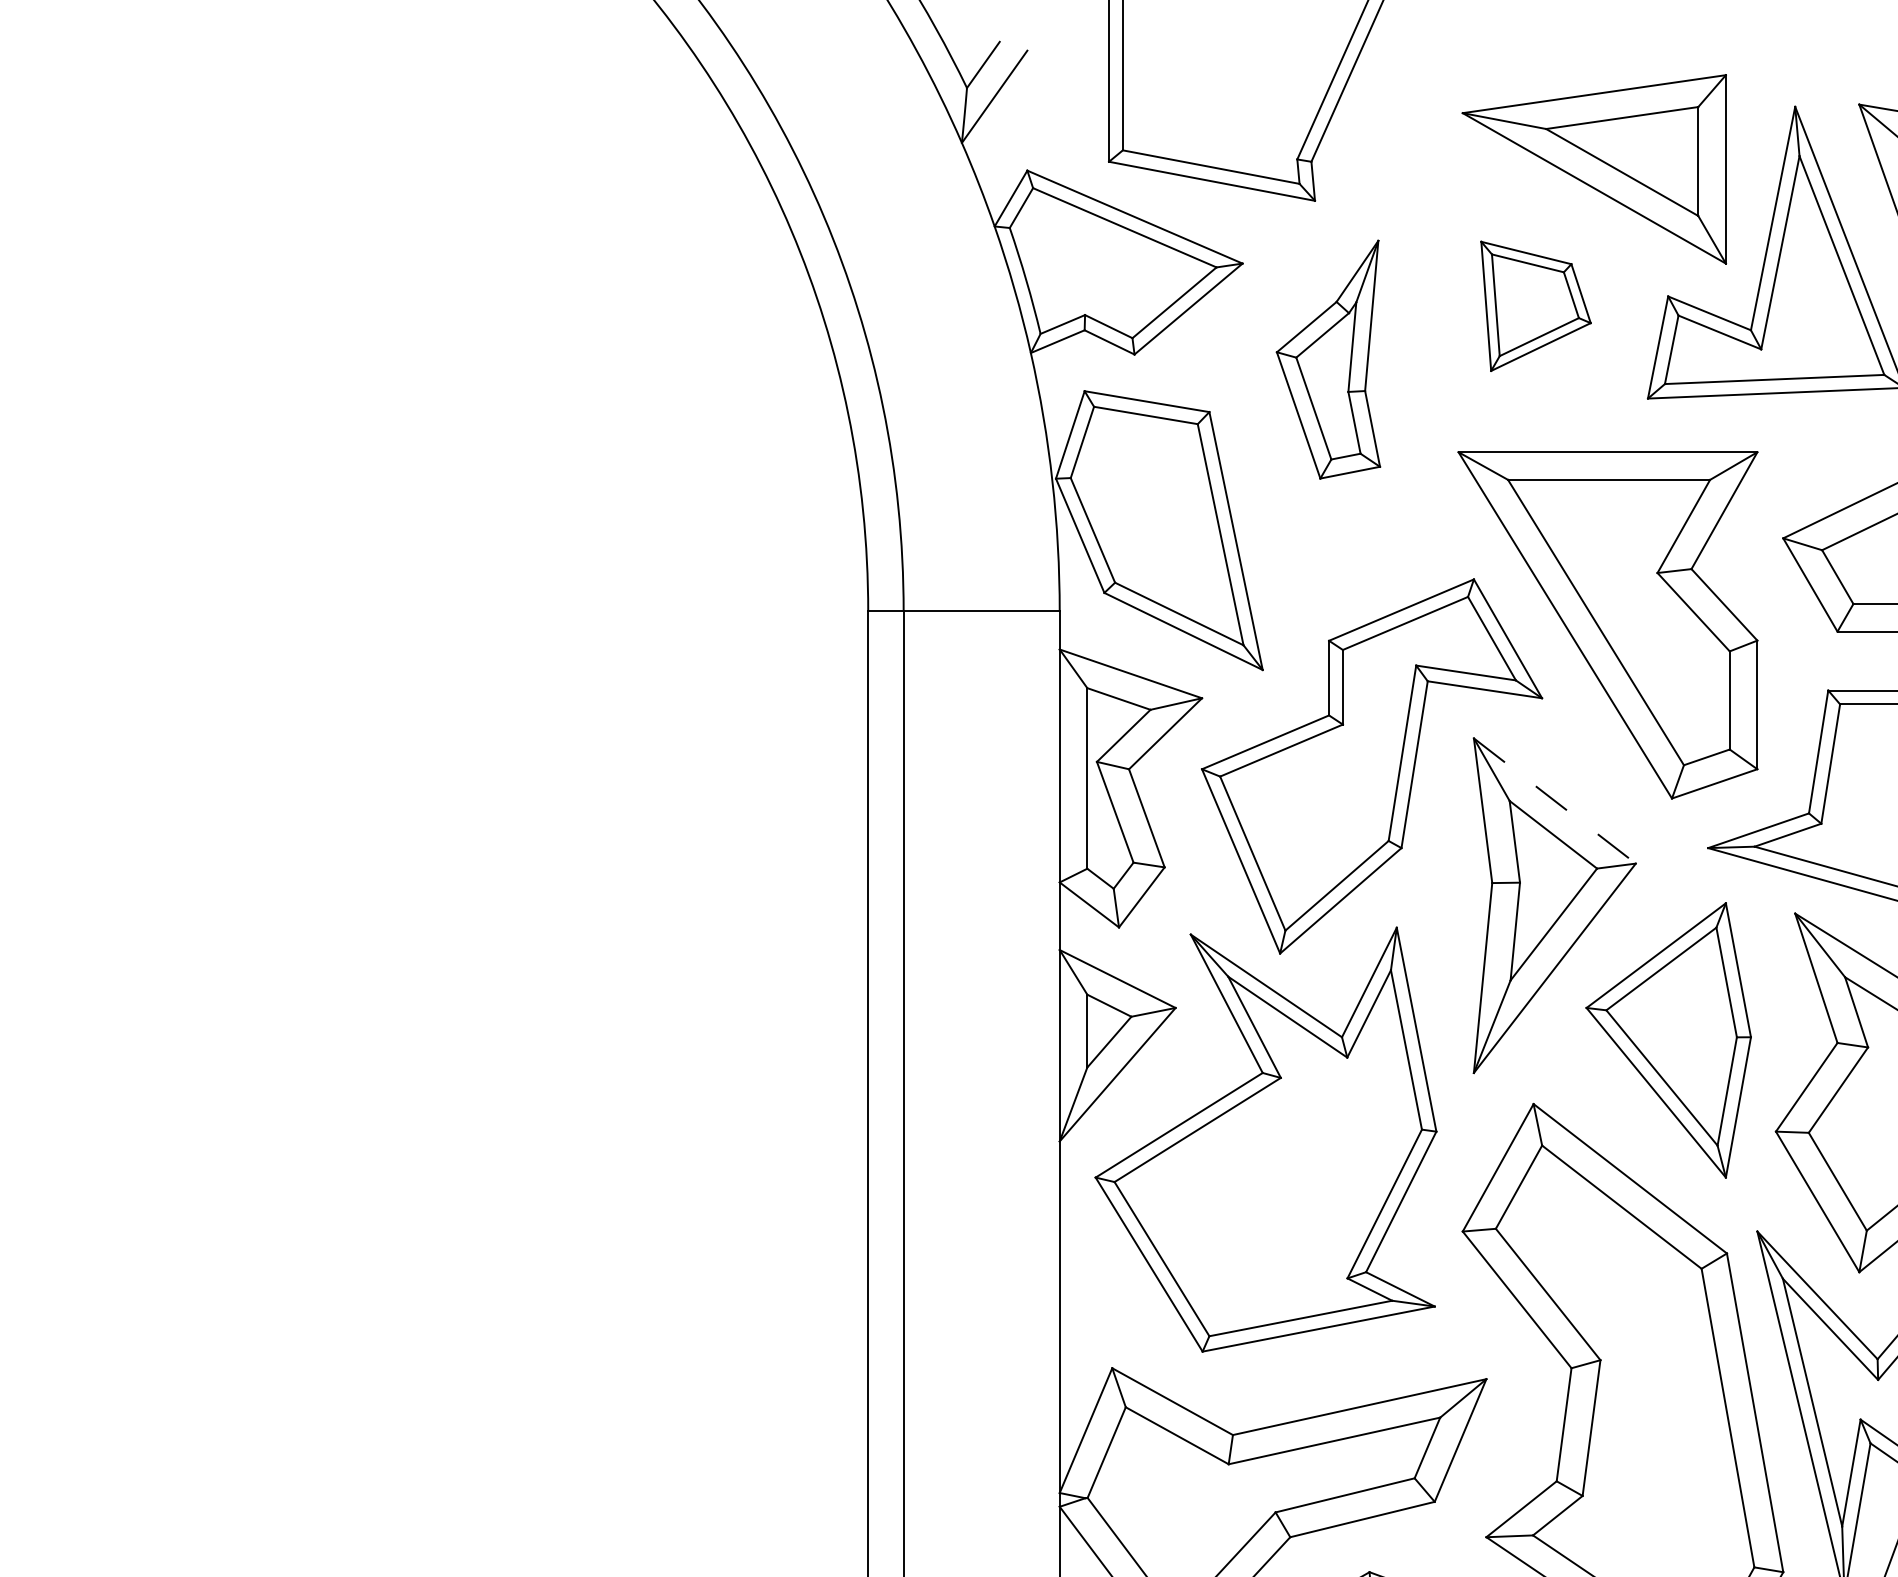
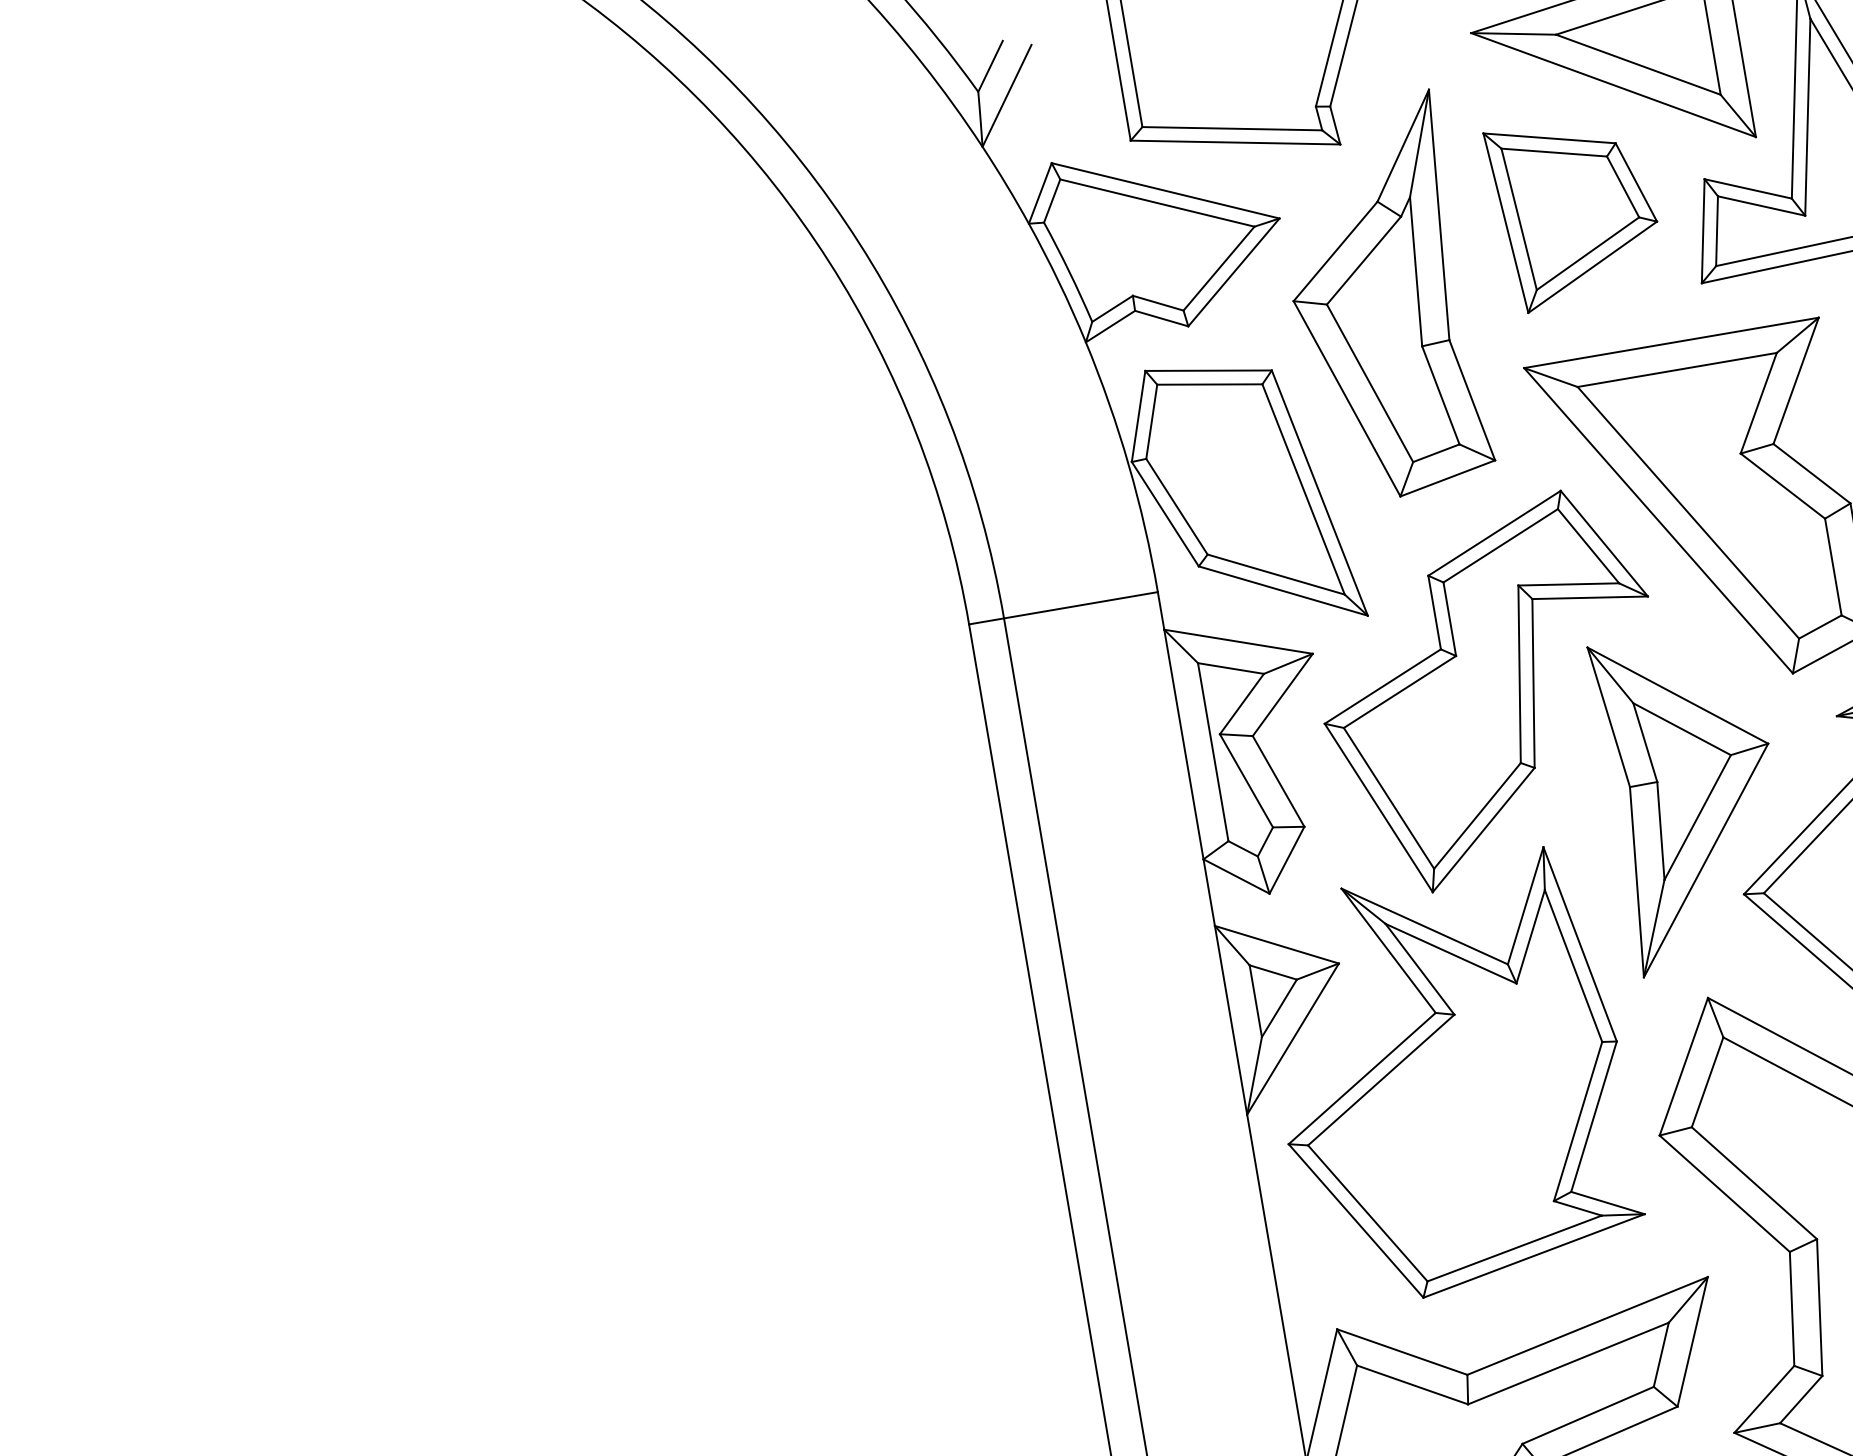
part: (1535, 306) -> (1575, 211), size x1.43
part: (1328, 359) -> (1380, 298), size x1.67
line: (1555, 801) -> (1678, 696), dashed -> solid

